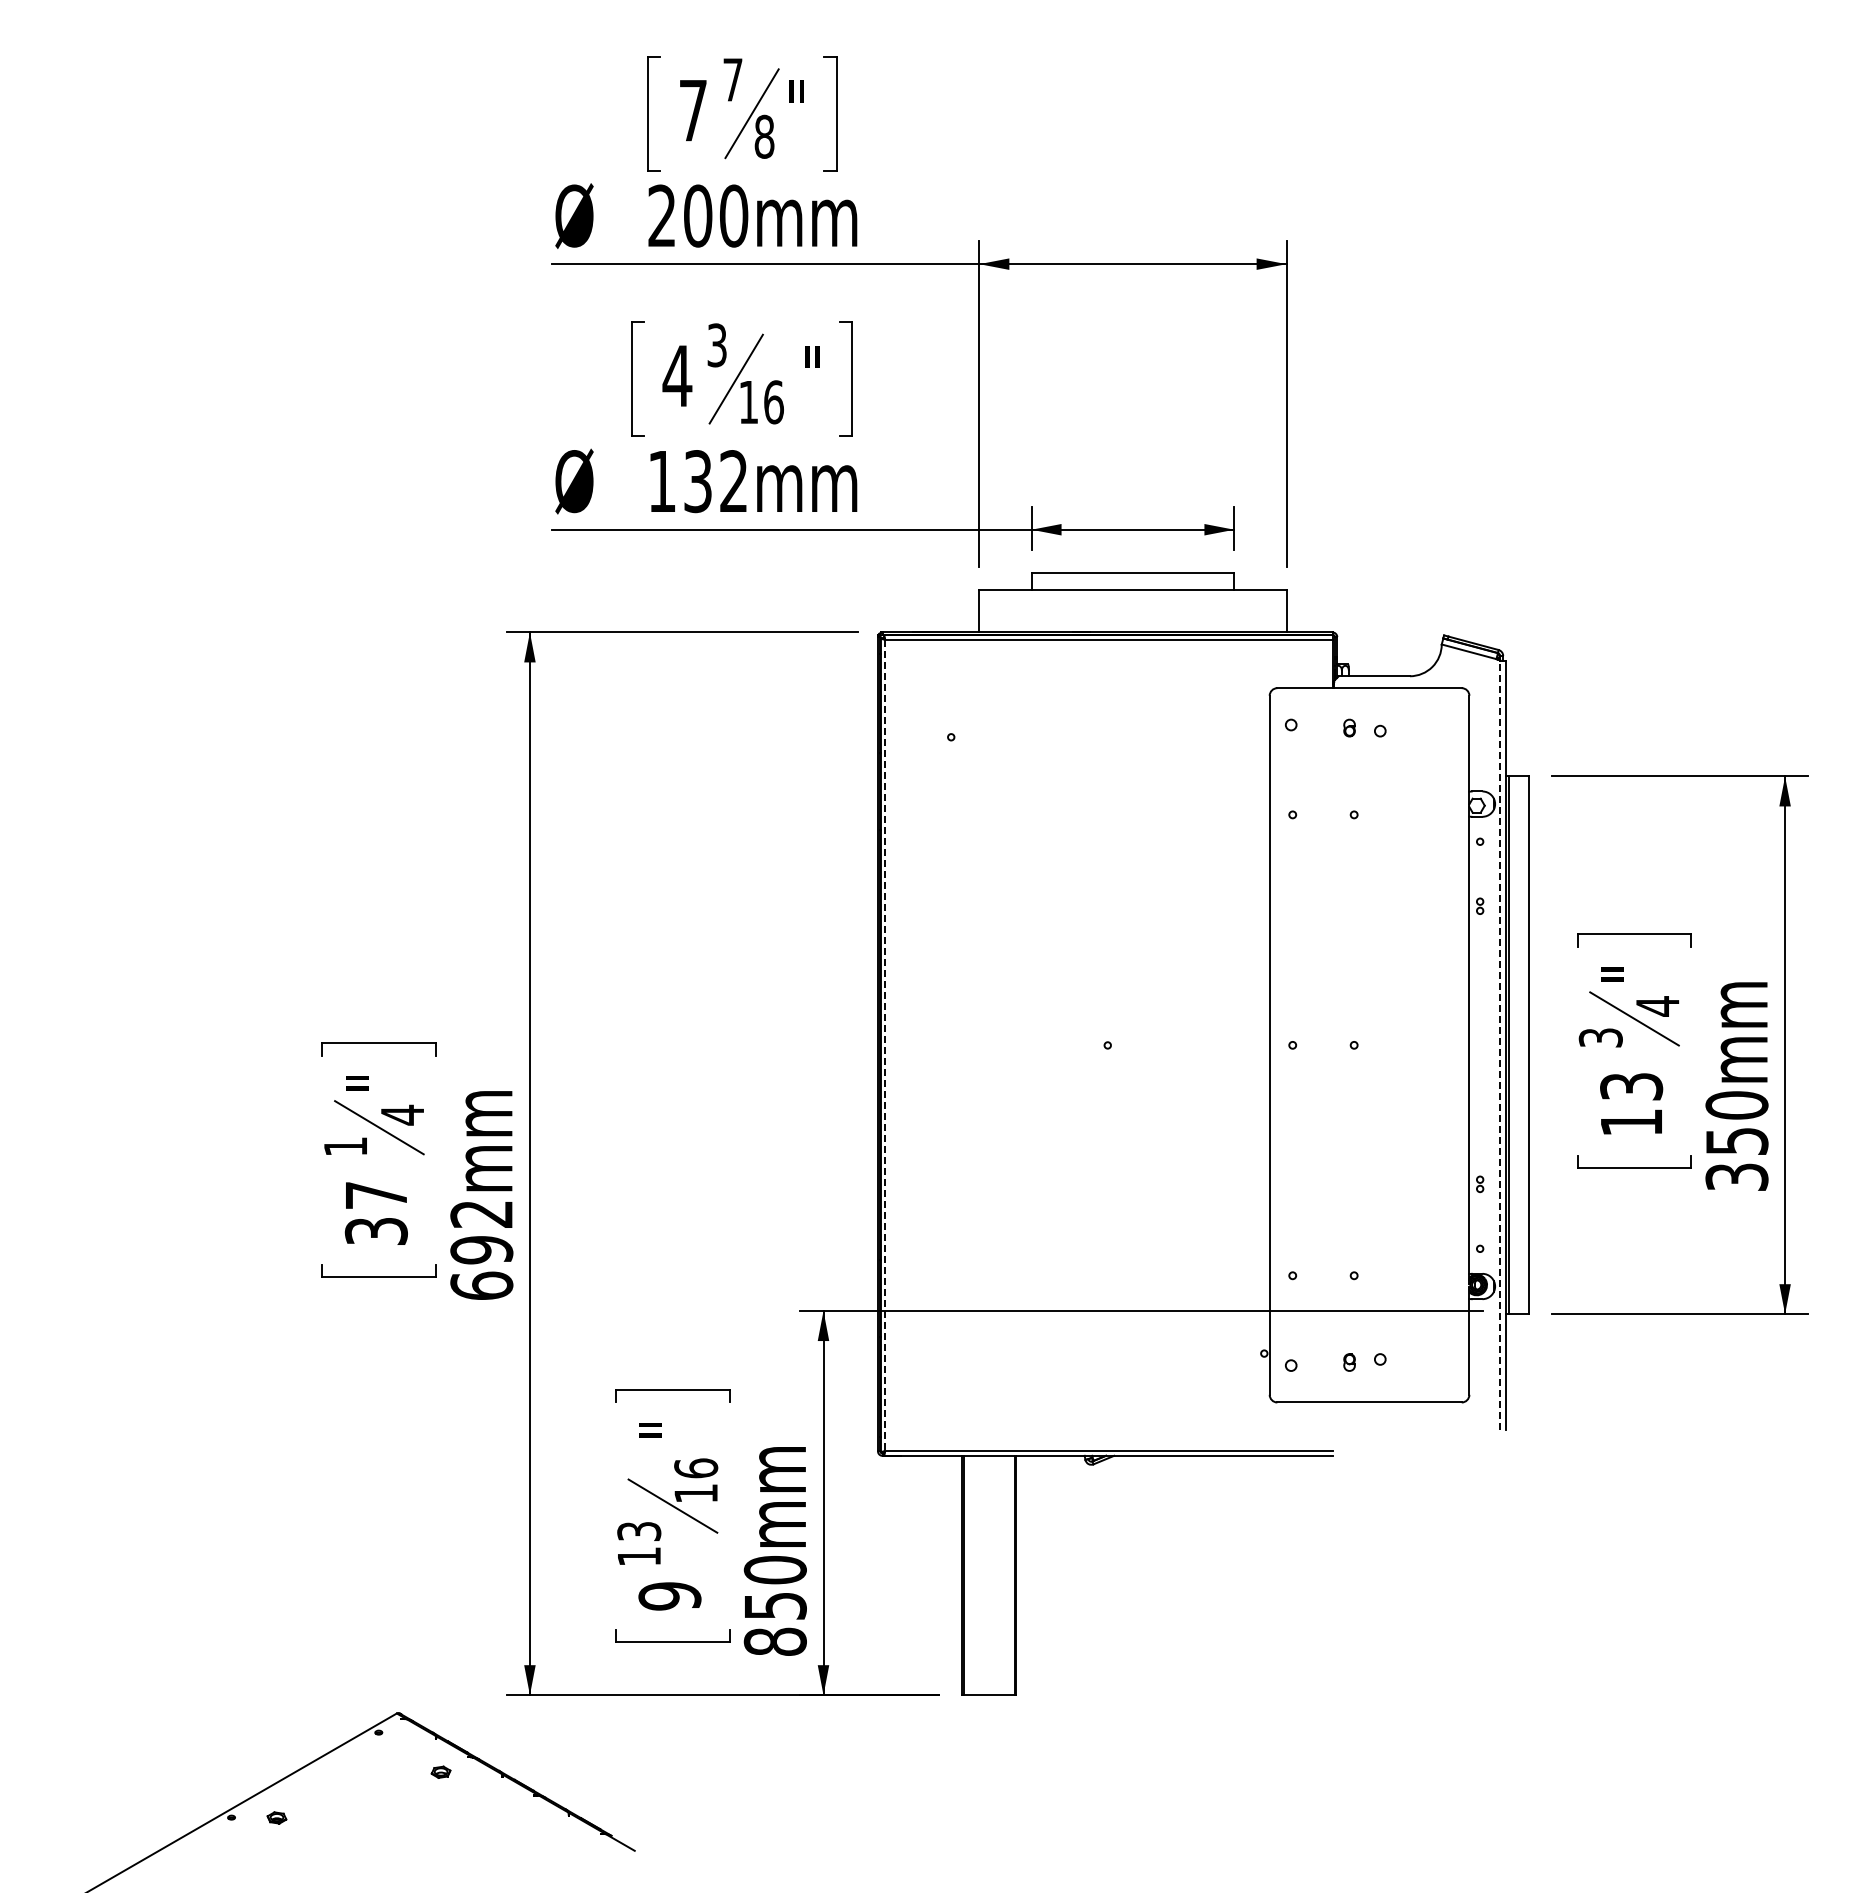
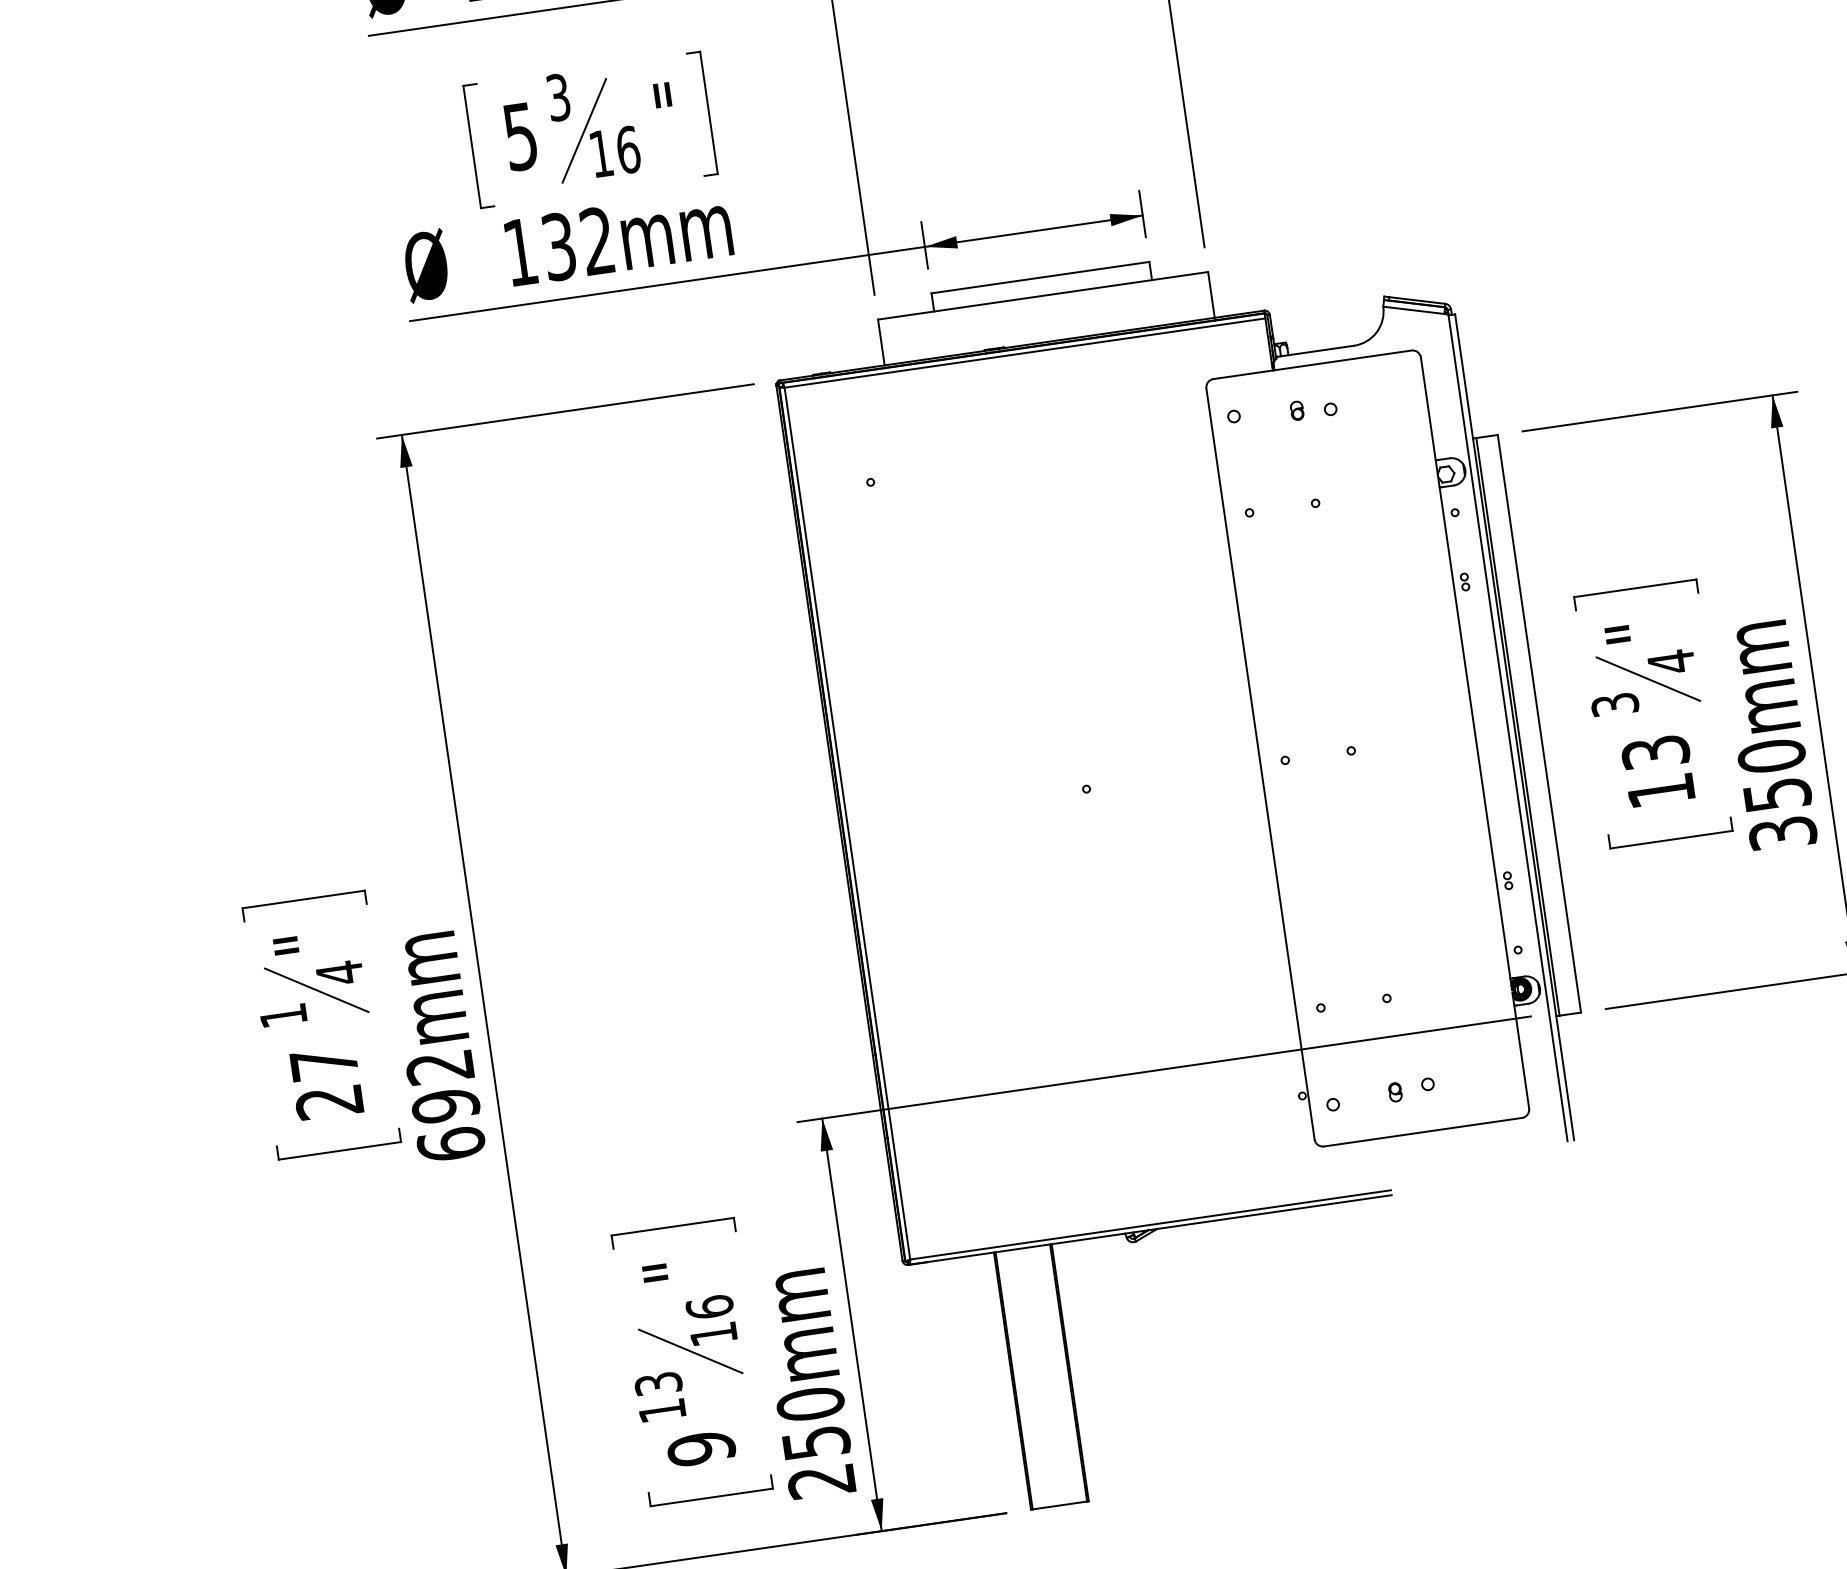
text: (677, 376) -> (520, 137), 4 -> 5
line: (1500, 1044) -> (1508, 727), dashed -> solid
line: (885, 1045) -> (847, 823), dashed -> solid
text: (376, 1231) -> (329, 1102), 37 -> 27
text: (774, 1641) -> (820, 1481), 850mm -> 250mm

